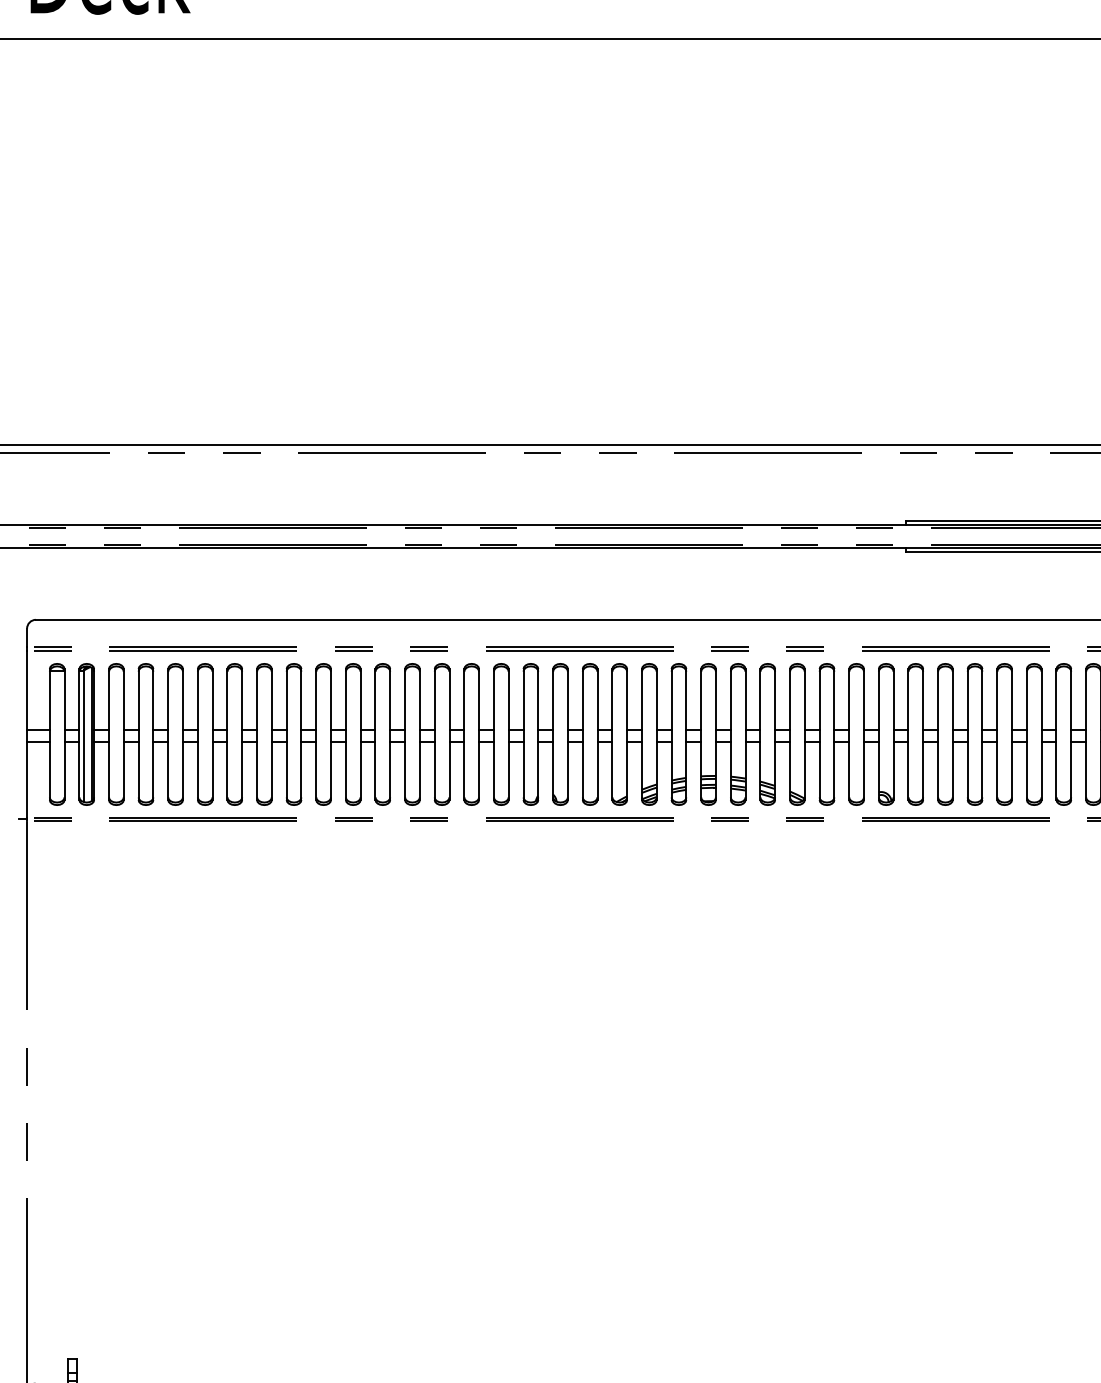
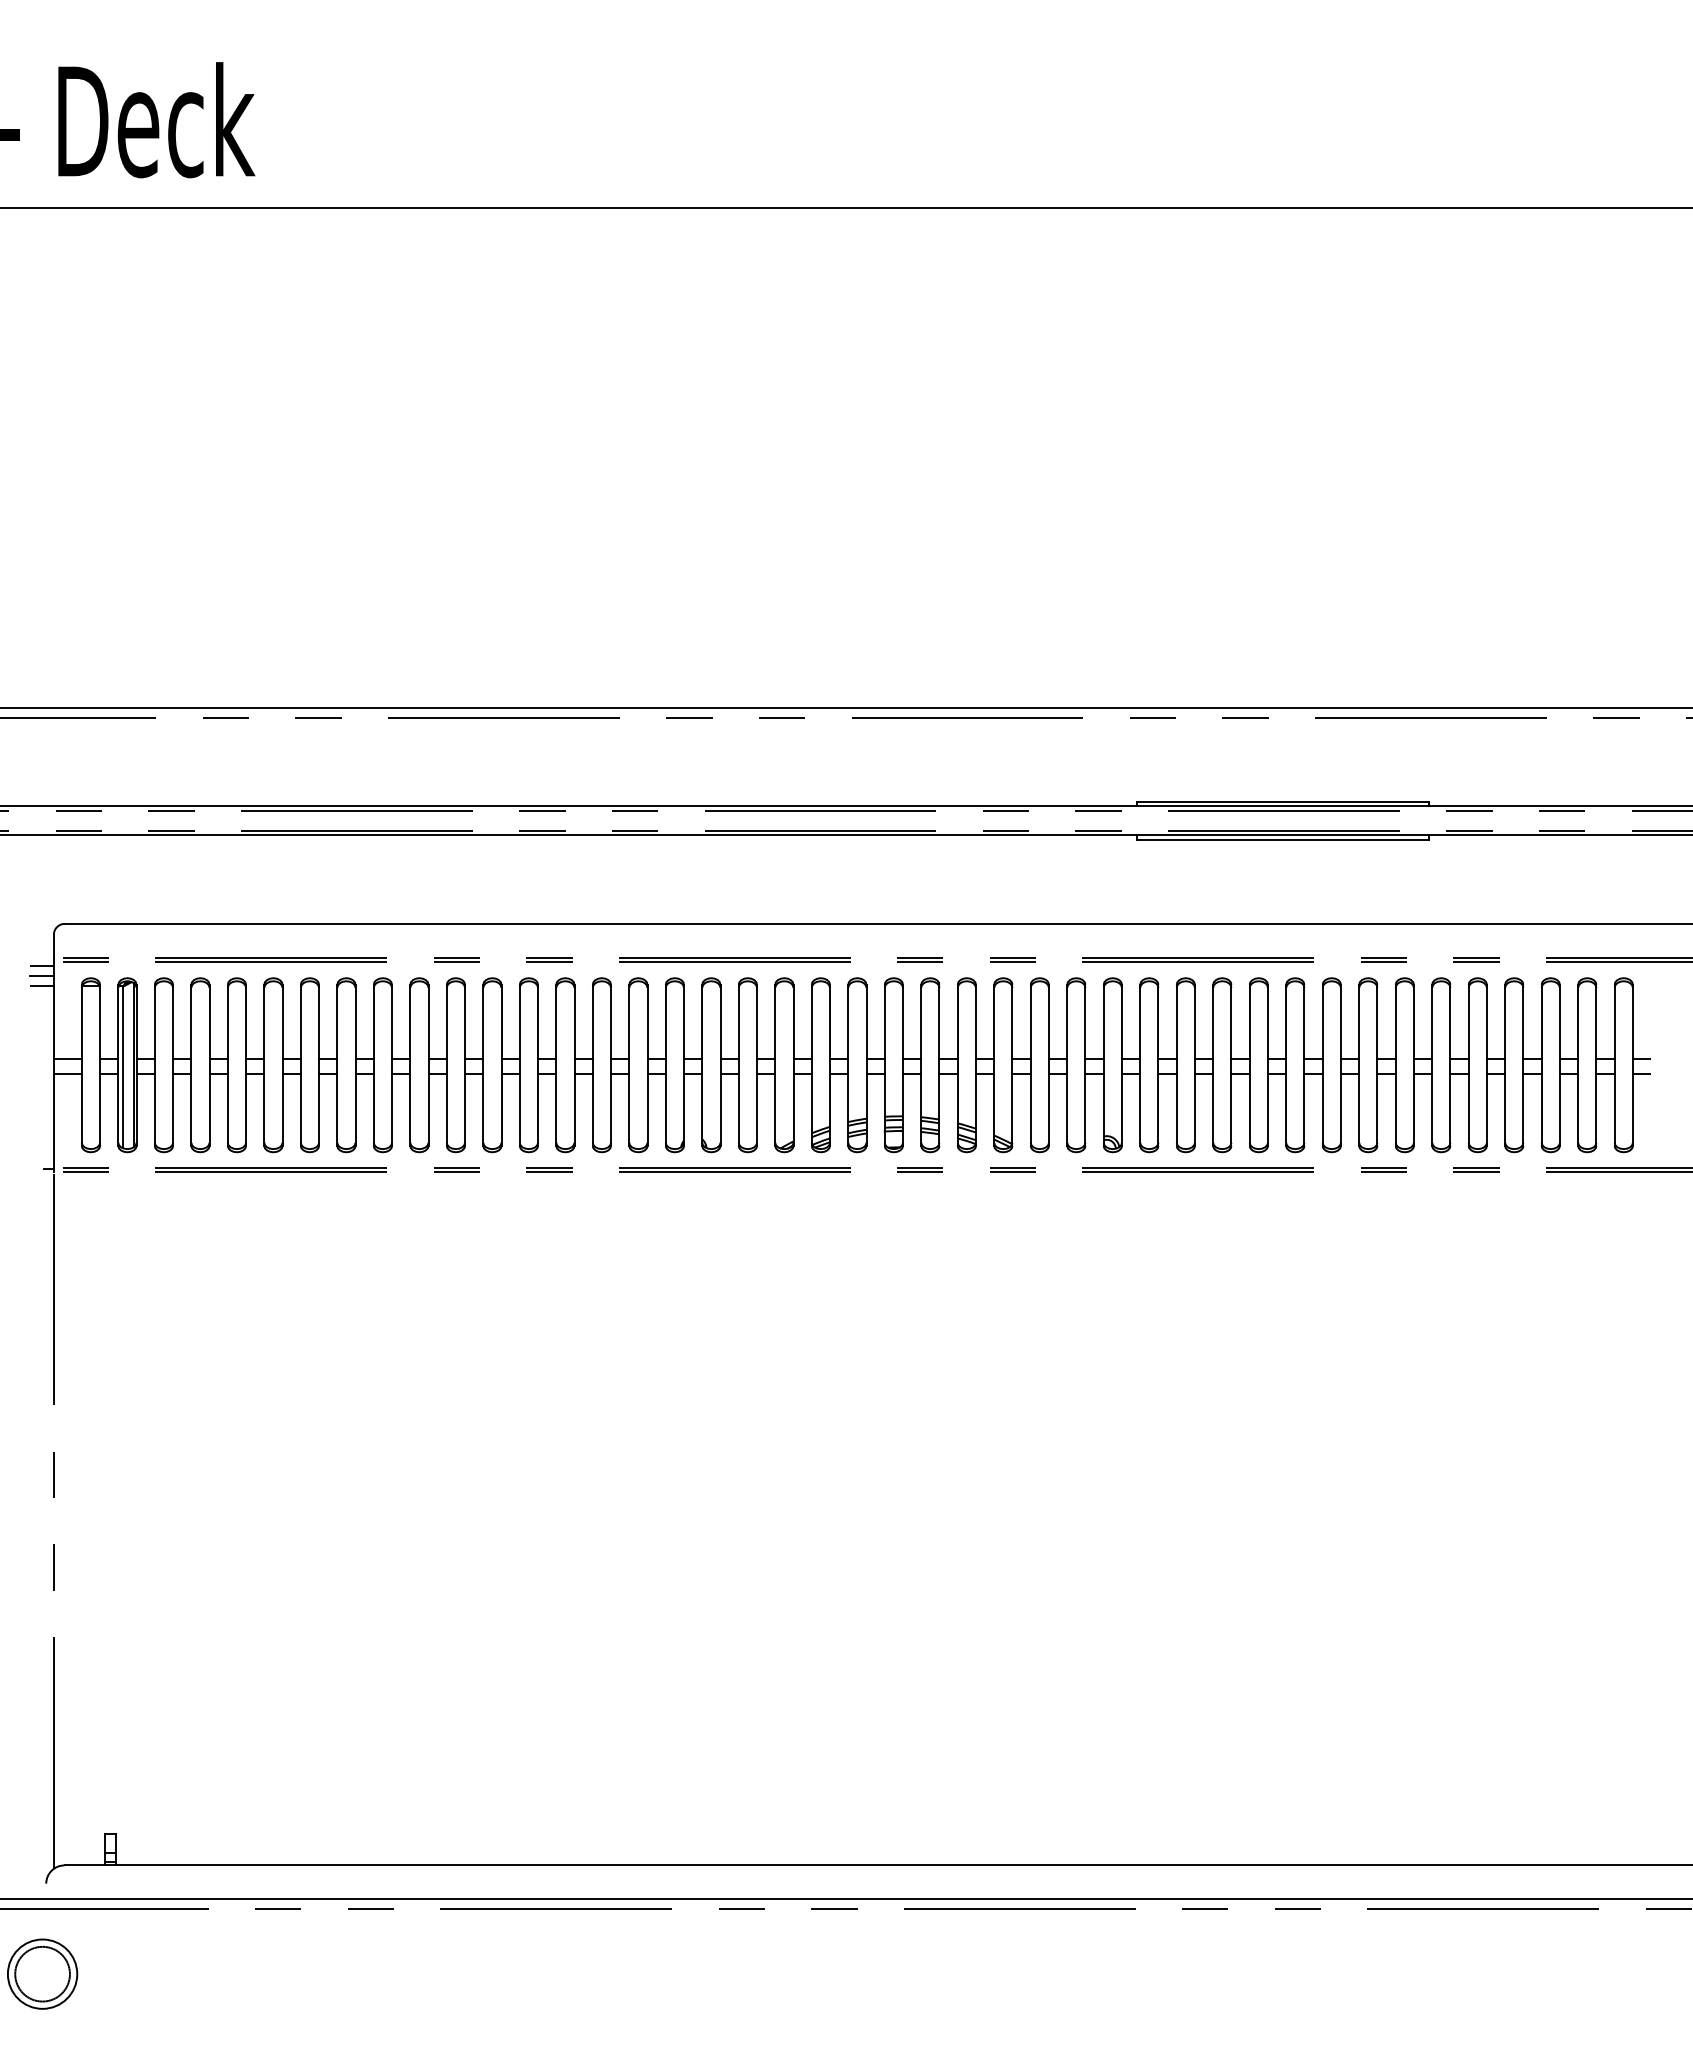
line: (17, 653) -> (41, 965), added
line: (17, 662) -> (41, 976), added
line: (17, 670) -> (41, 986), added

